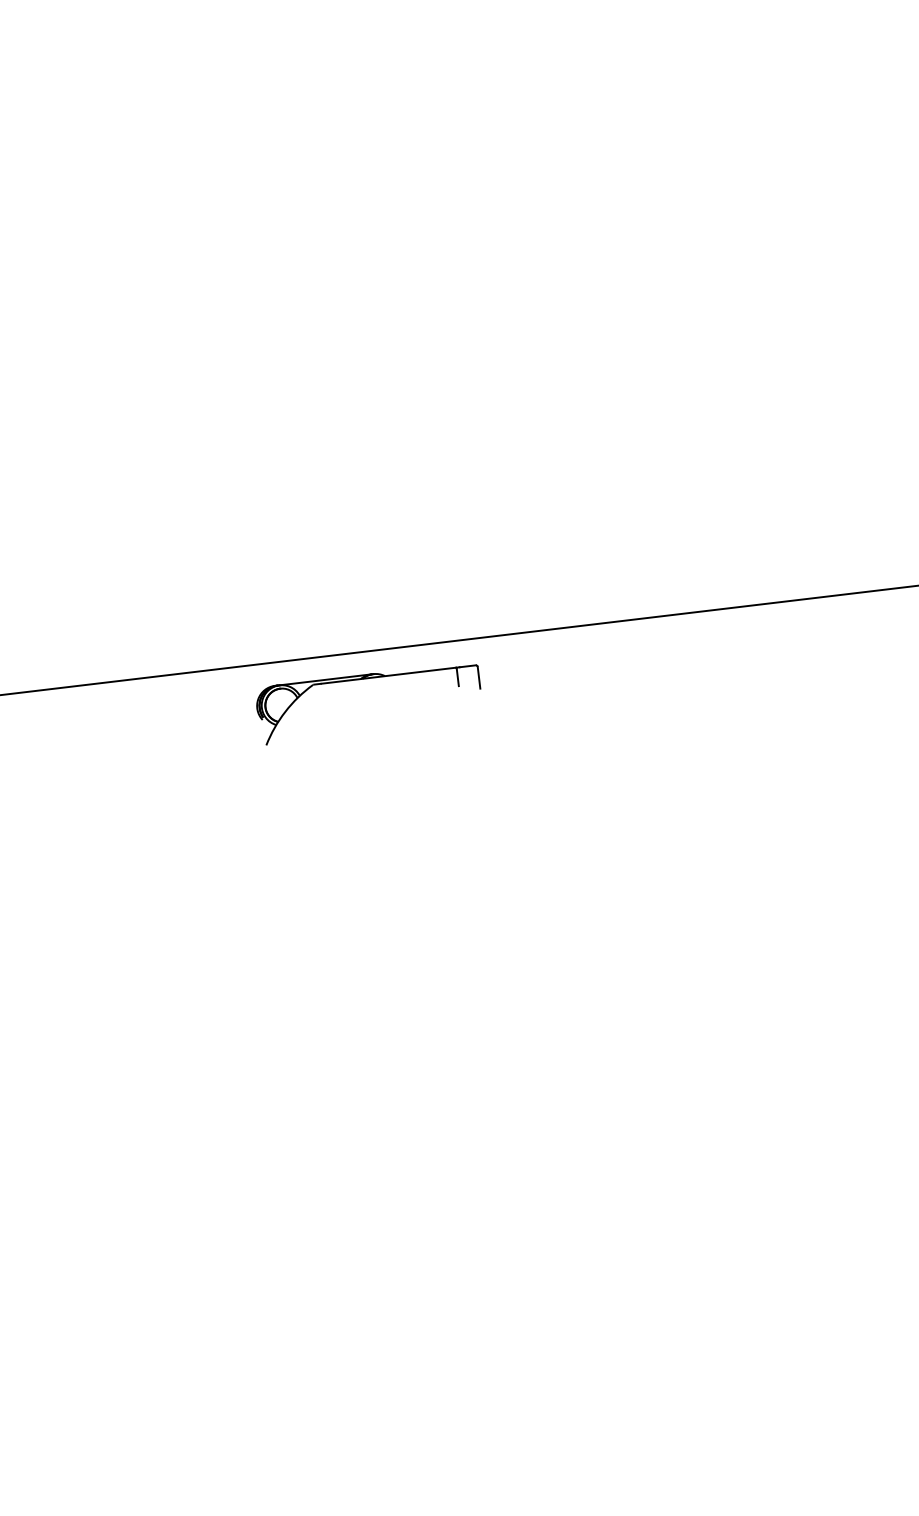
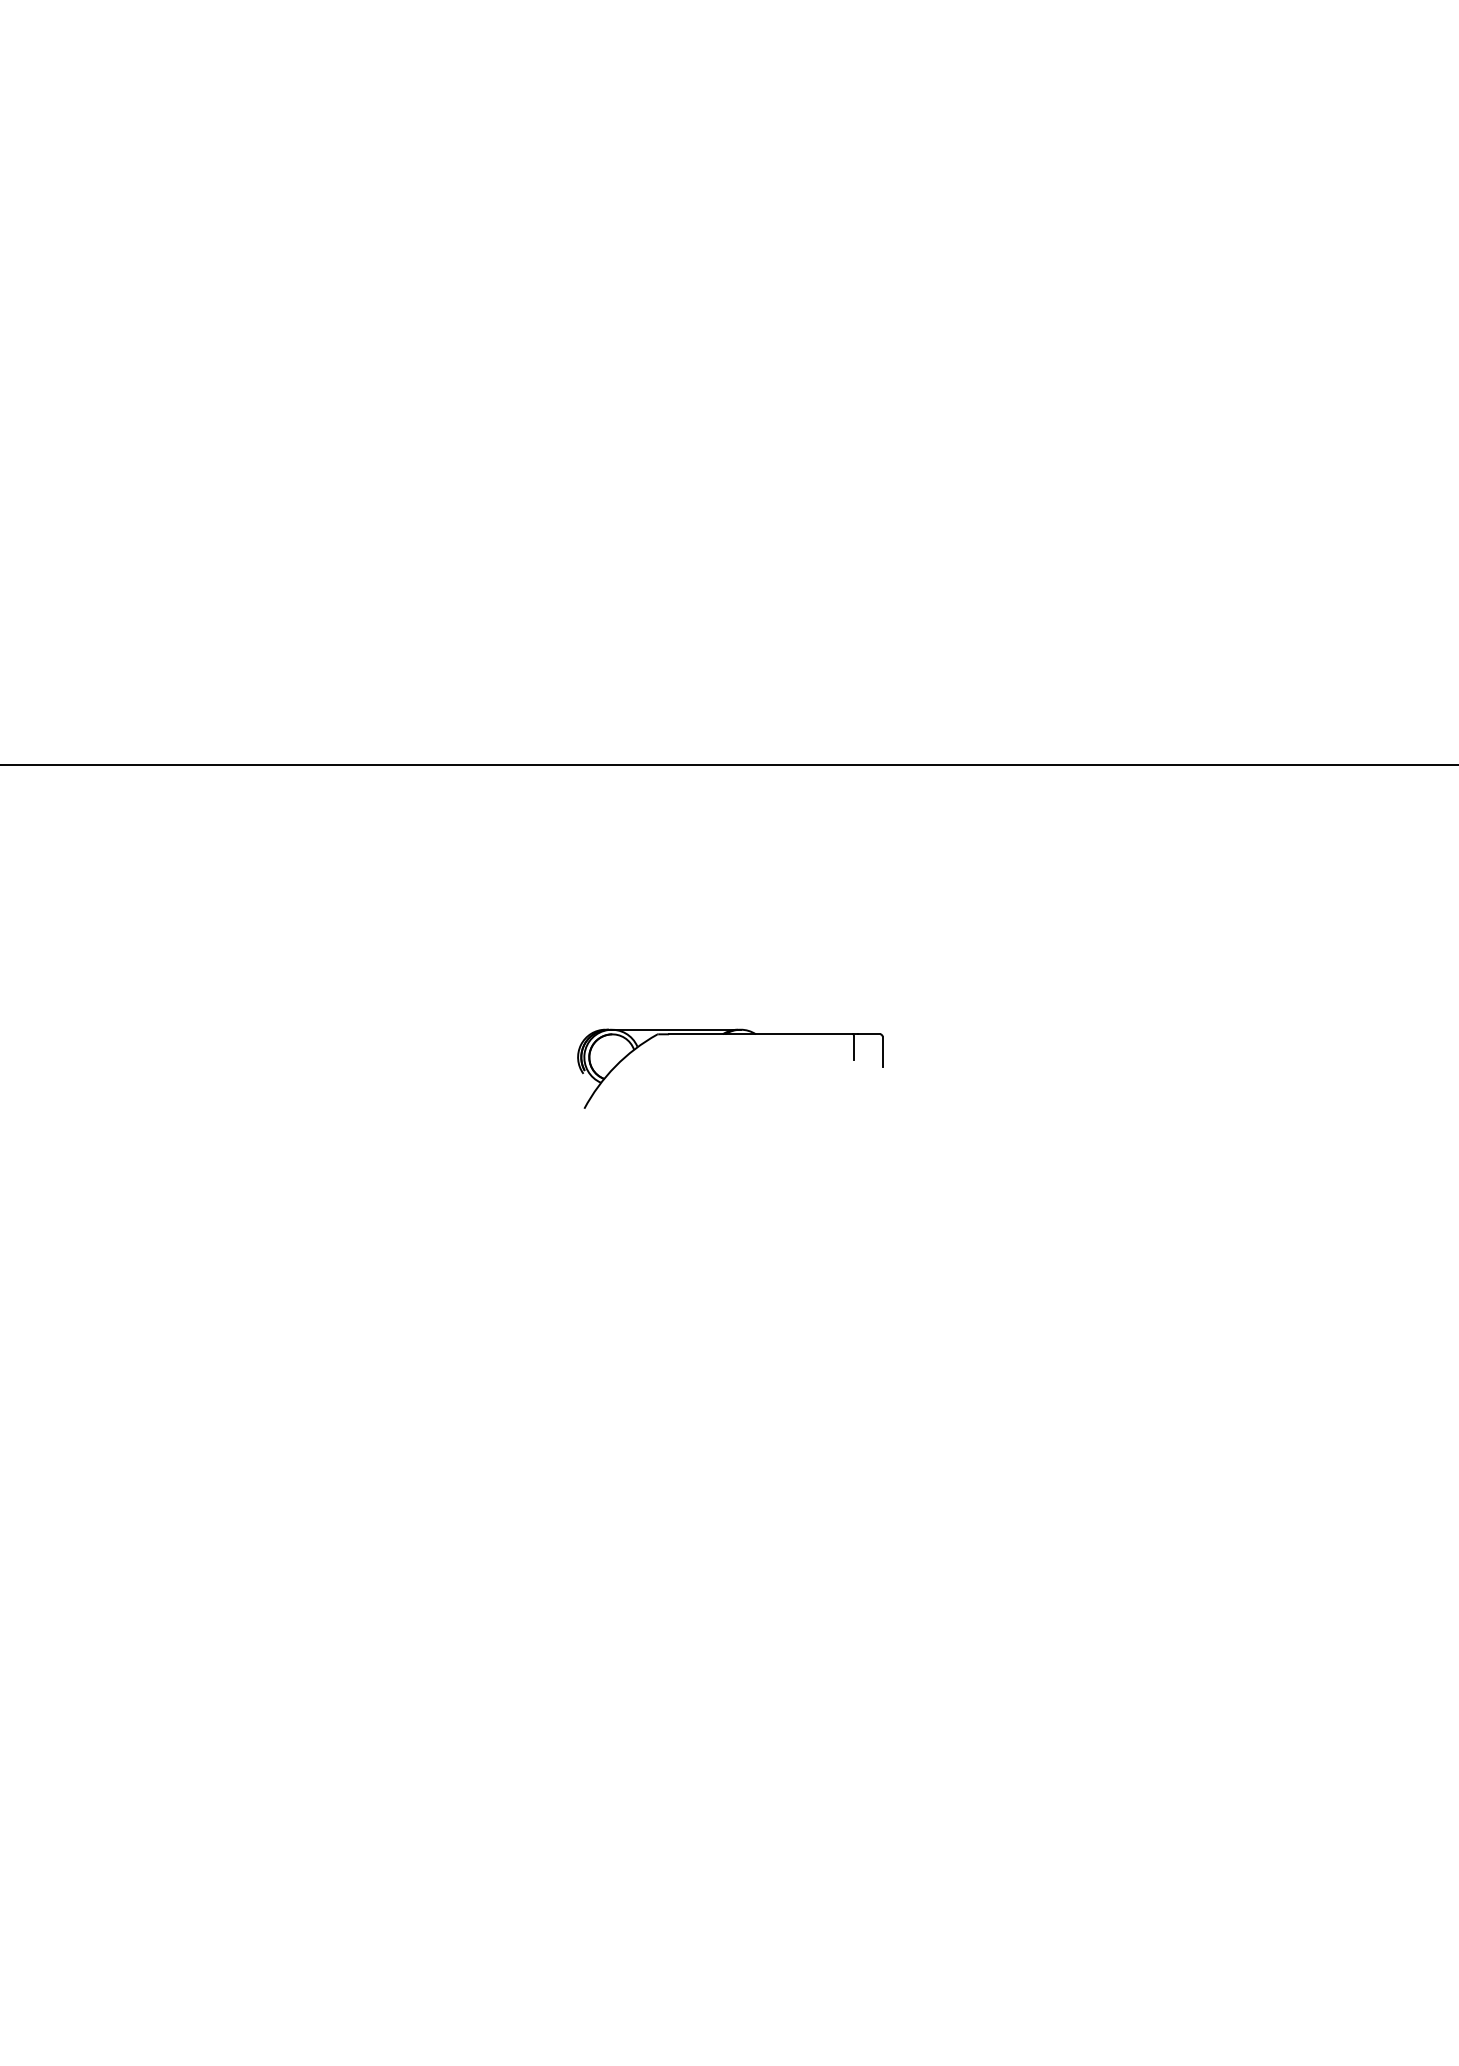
part: (366, 678) -> (730, 1034), moved

